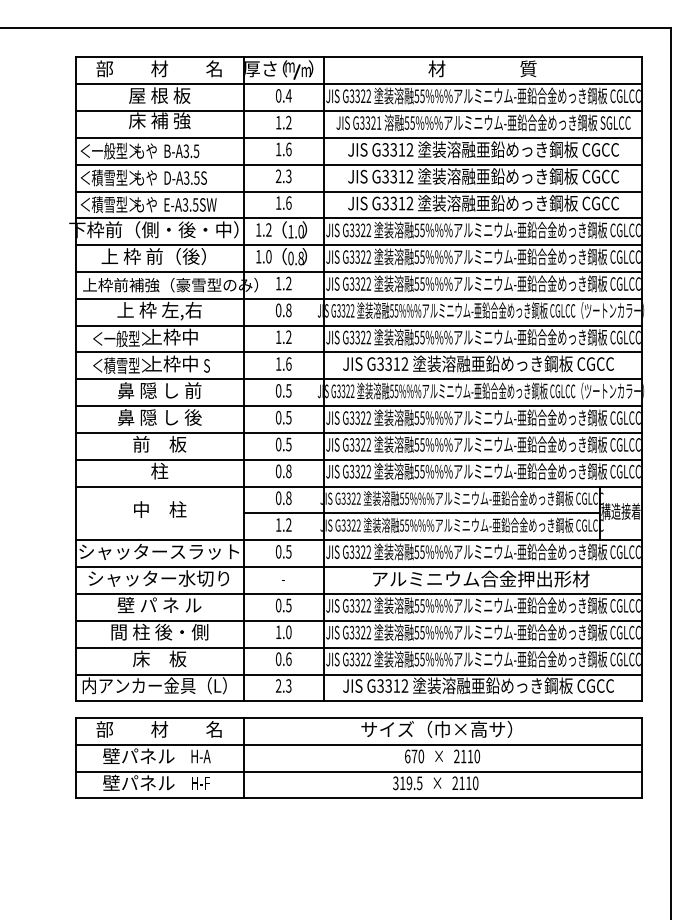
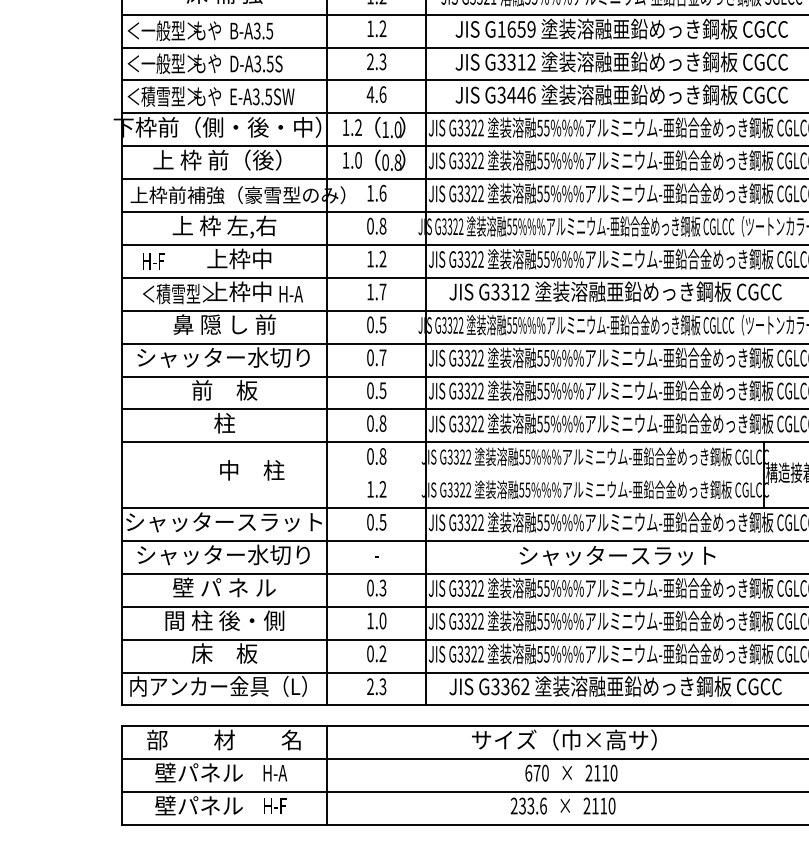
text: (288, 149) -> (382, 28), 1.6 -> 1.2
text: (397, 149) -> (516, 28), G3312 -> G1659
text: (103, 177) -> (155, 63), ＜積雪型＞ -> ＜一般型＞
text: (278, 202) -> (370, 93), 1.6 -> 4.6
text: (401, 203) -> (521, 95), G3312 -> G3446
text: (288, 283) -> (382, 193), 1.2 -> 1.6
text: (121, 338) -> (177, 260), ＜一般型＞ -> H-F
text: (288, 363) -> (382, 291), 1.6 -> 1.7
text: (213, 365) -> (290, 293), S -> H-A
text: (158, 417) -> (223, 357), 鼻 隠 し 後 -> シャッター水切り
text: (288, 417) -> (382, 357), 0.5 -> 0.7
text: (160, 509) -> (252, 470), moved
line: (421, 513) -> (545, 475), removed
text: (481, 578) -> (619, 554), アルミニウム合金押出形材 -> シャッタースラット
text: (288, 604) -> (382, 586), 0.5 -> 0.3
text: (288, 658) -> (382, 653), 0.6 -> 0.2
text: (396, 685) -> (514, 686), G3312 -> G3362
text: (407, 783) -> (528, 806), 319.5 -> 233.6

